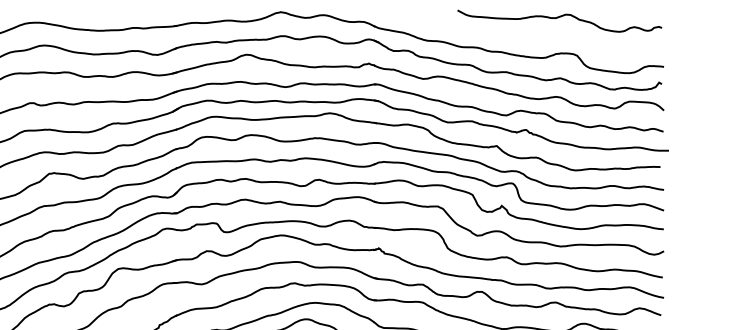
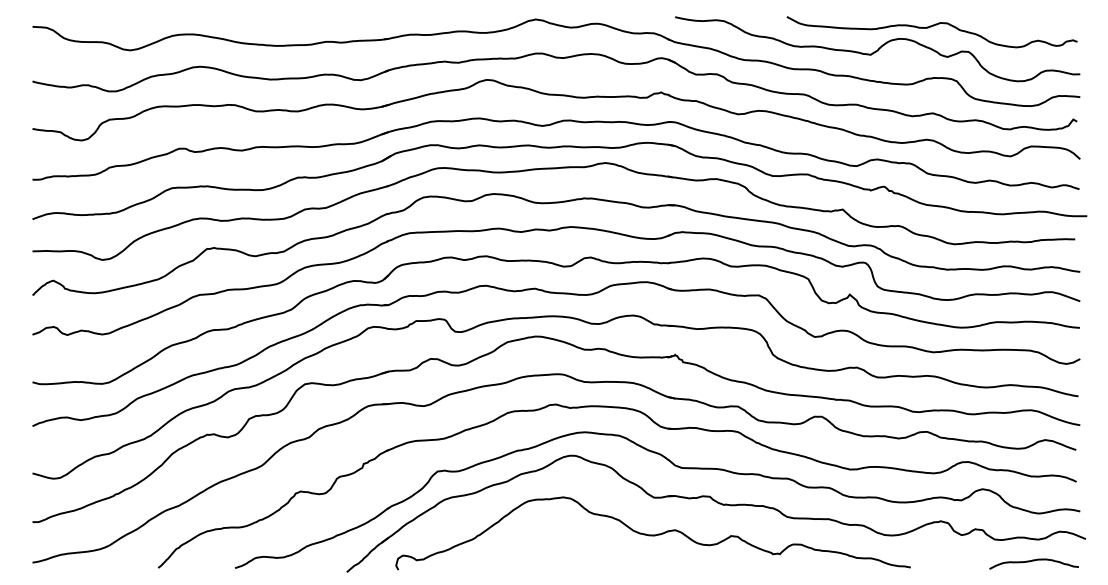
curve: (521, 33) -> (877, 49), added

